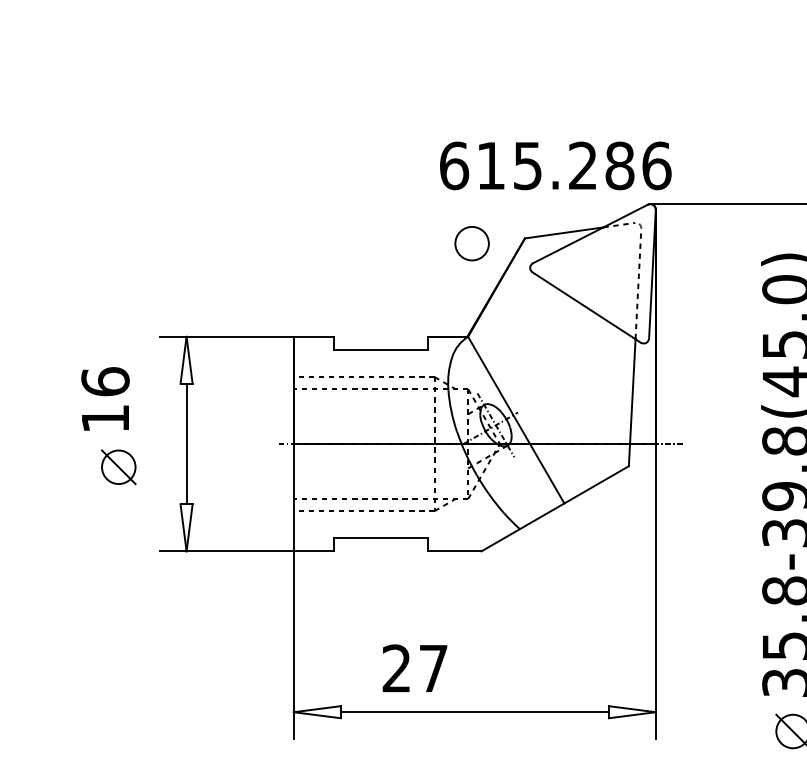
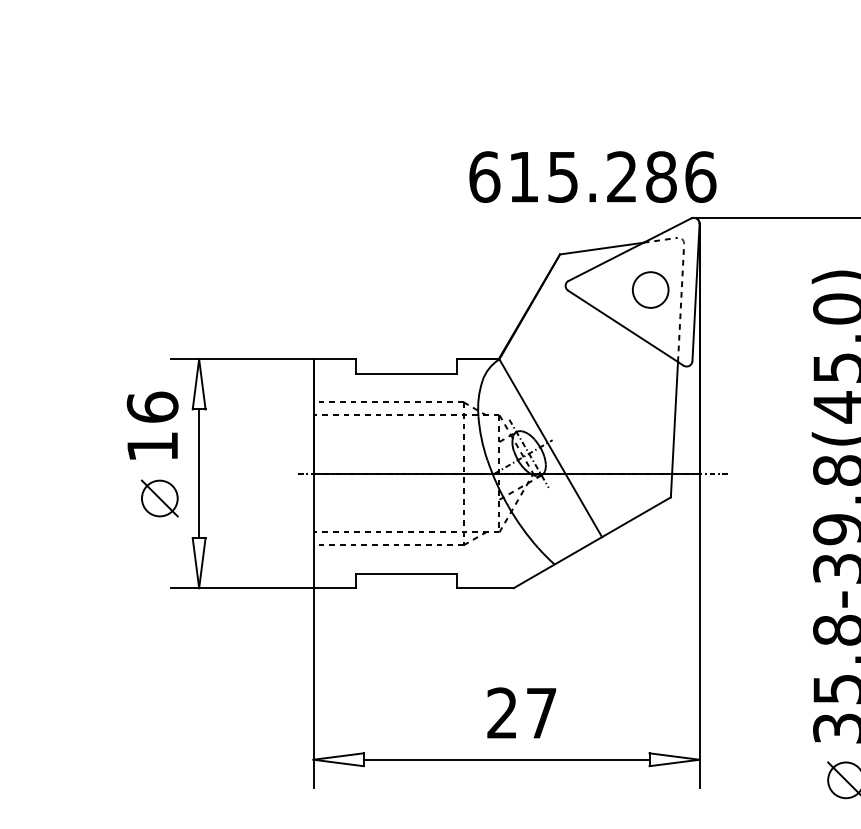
circle: (471, 243) -> (650, 289), moved
text: (105, 398) -> (152, 425), moved
part: (118, 467) -> (159, 498), moved
text: (414, 667) -> (521, 712), moved

